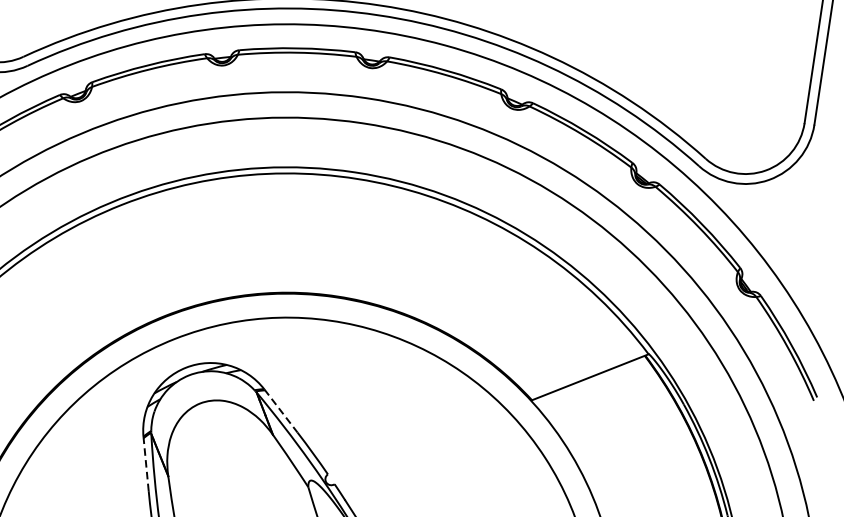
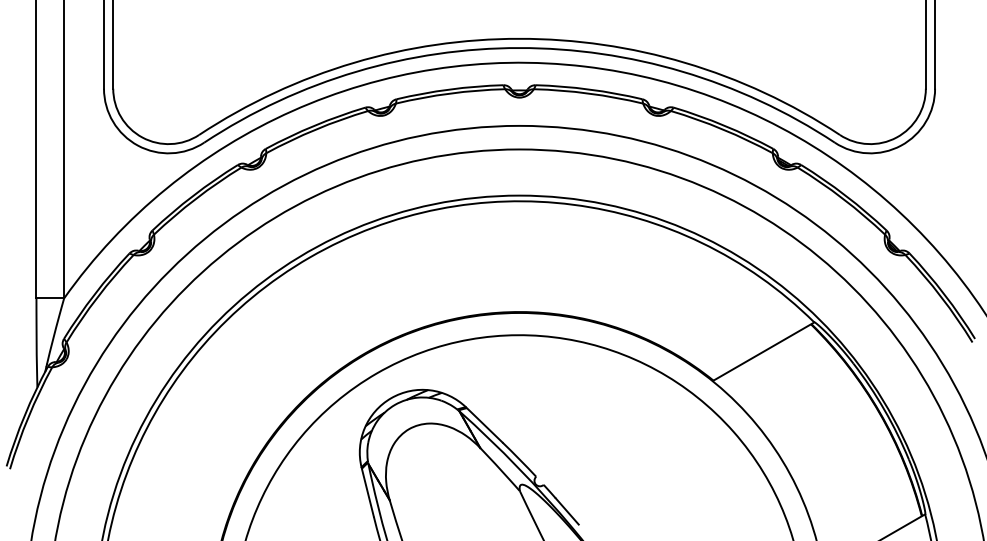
line: (281, 411) -> (484, 425), dashed -> solid
line: (145, 463) -> (367, 491), dashed -> solid

